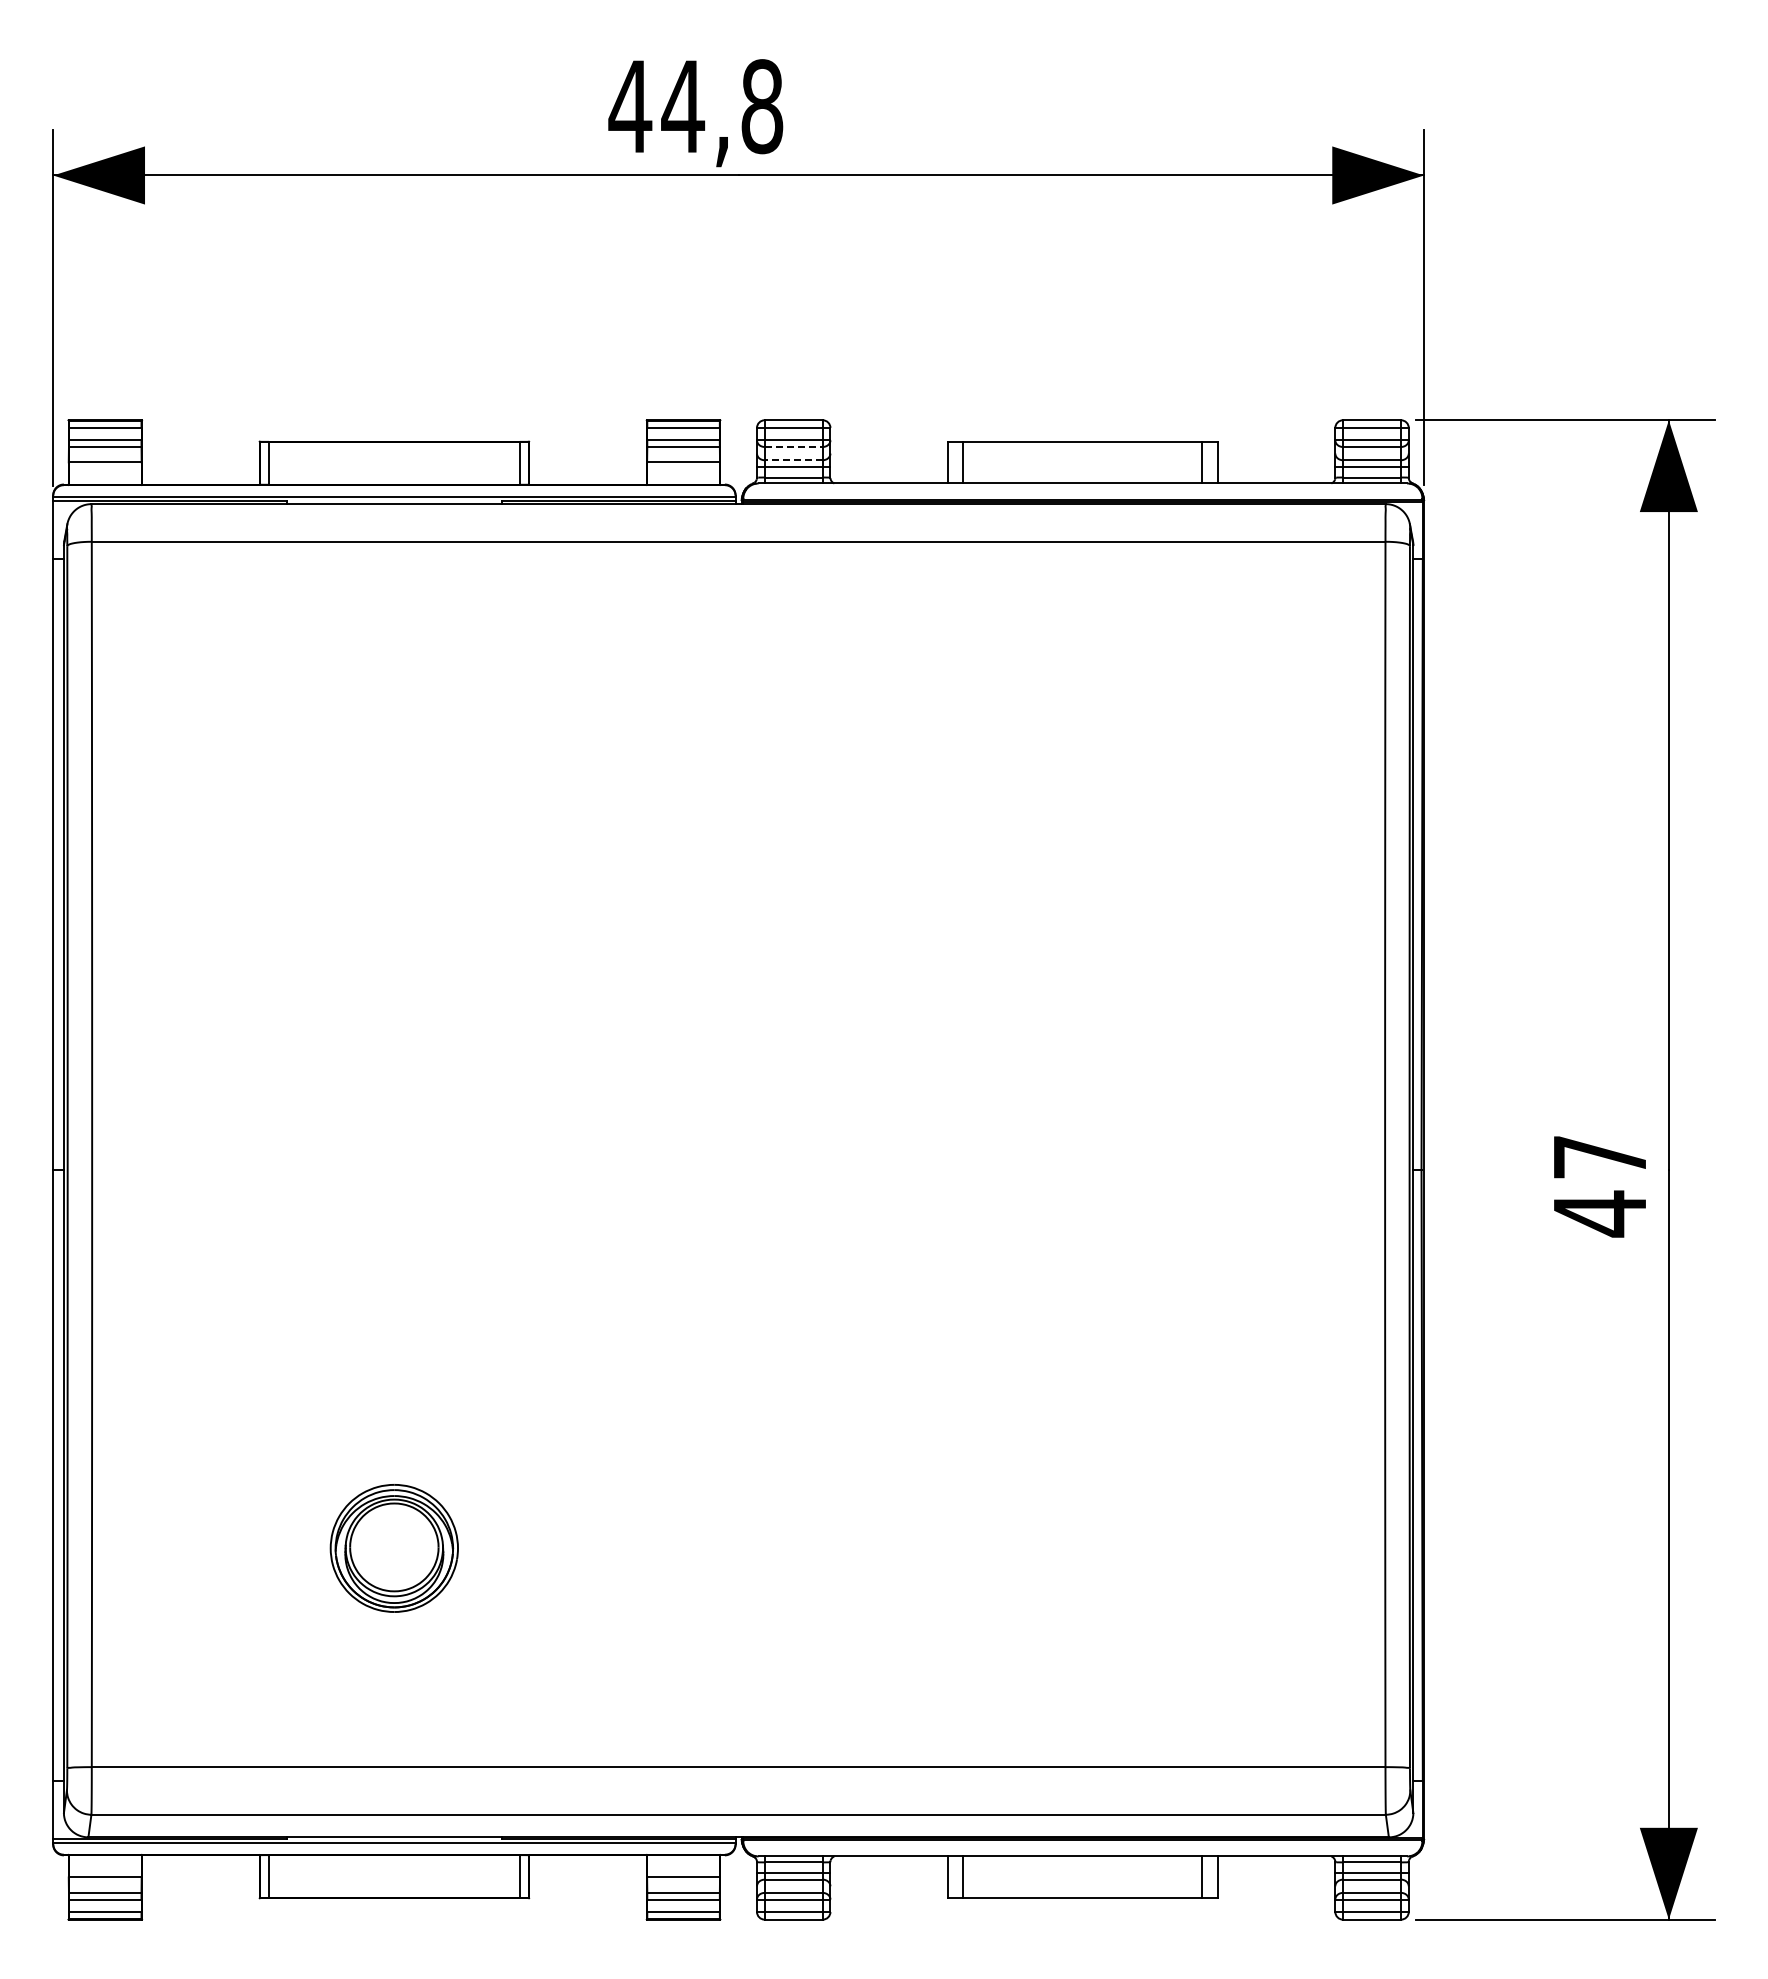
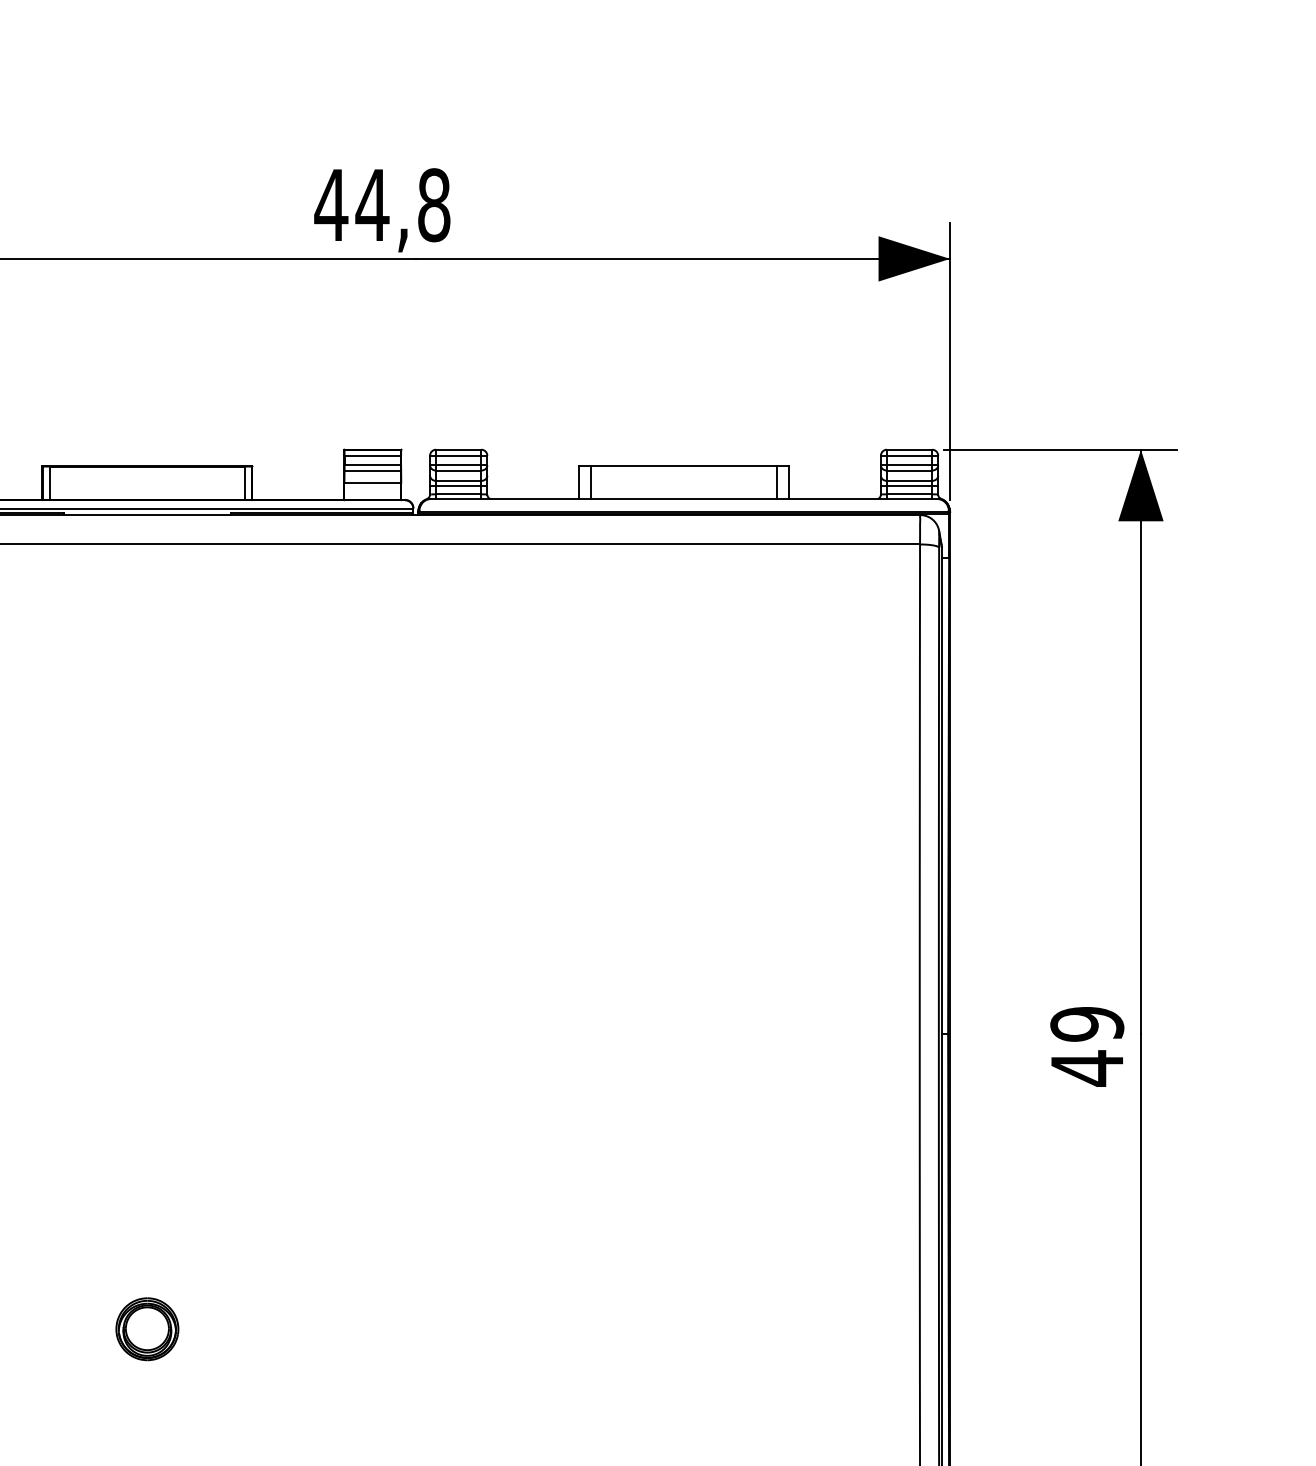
line: (794, 446) -> (459, 470), dashed -> solid
line: (793, 460) -> (458, 481), dashed -> solid
text: (1599, 1157) -> (1086, 1024), 47 -> 49
part: (394, 1548) -> (147, 1329), size x0.62

